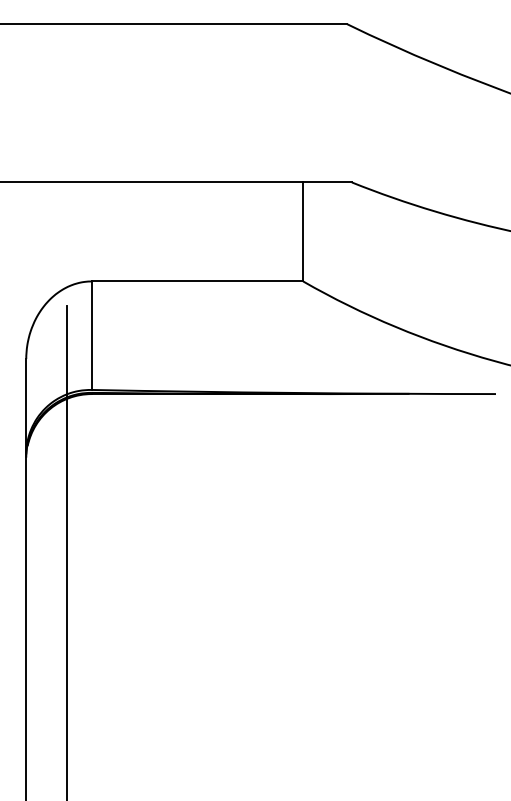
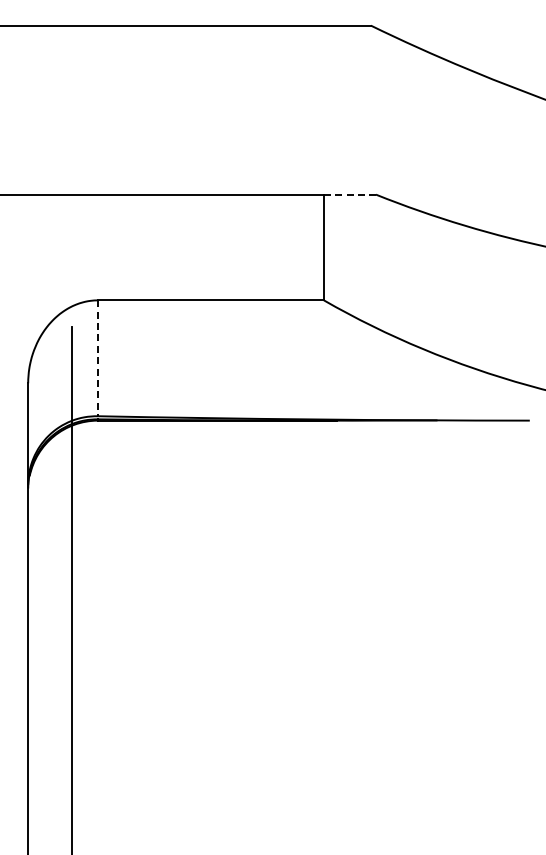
line: (328, 182) -> (350, 194), solid -> dashed
line: (92, 335) -> (98, 358), solid -> dashed

